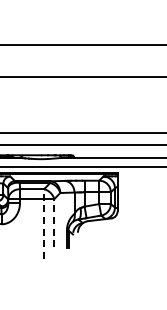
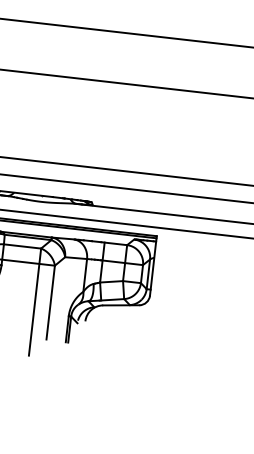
line: (54, 223) -> (50, 303), dashed -> solid
line: (44, 224) -> (35, 302), dashed -> solid

